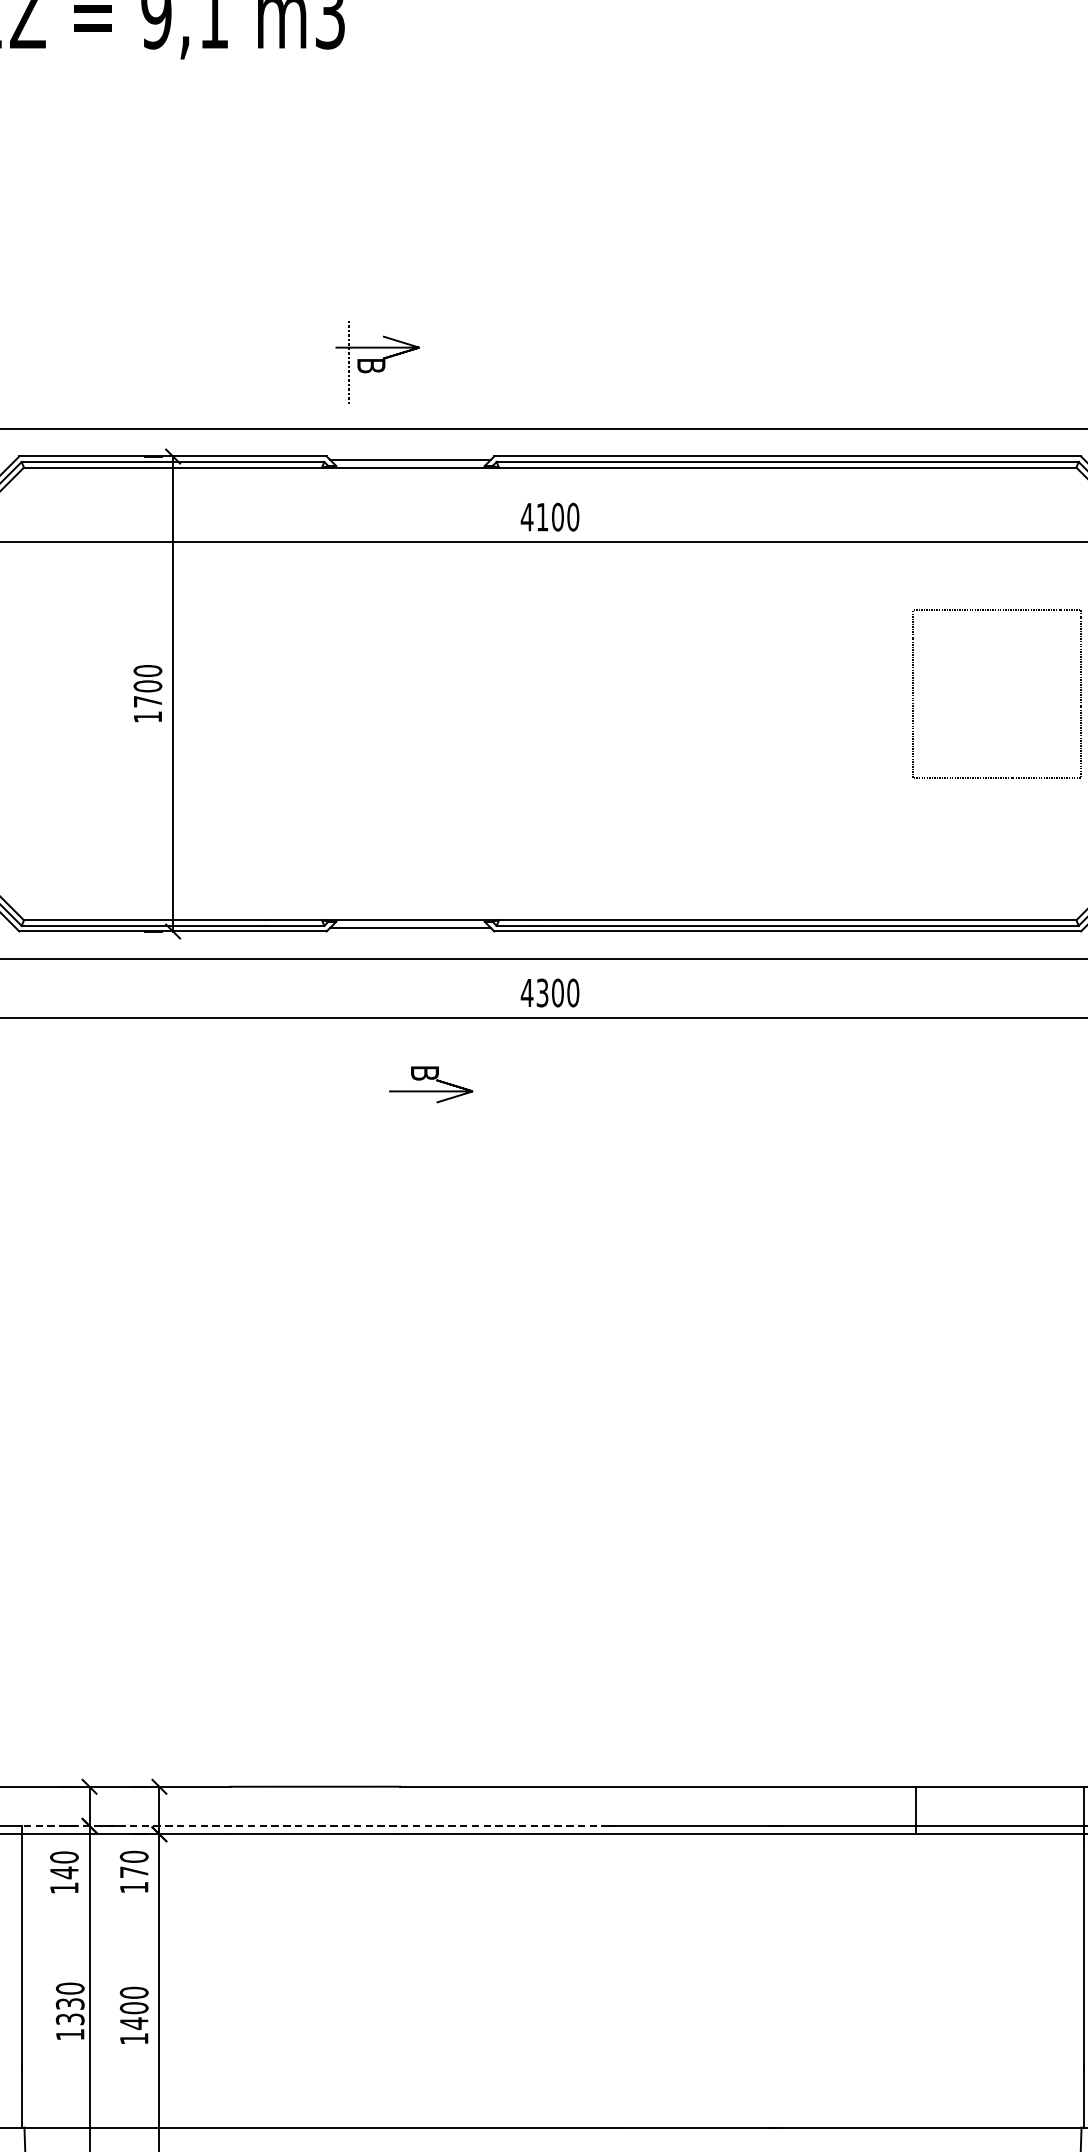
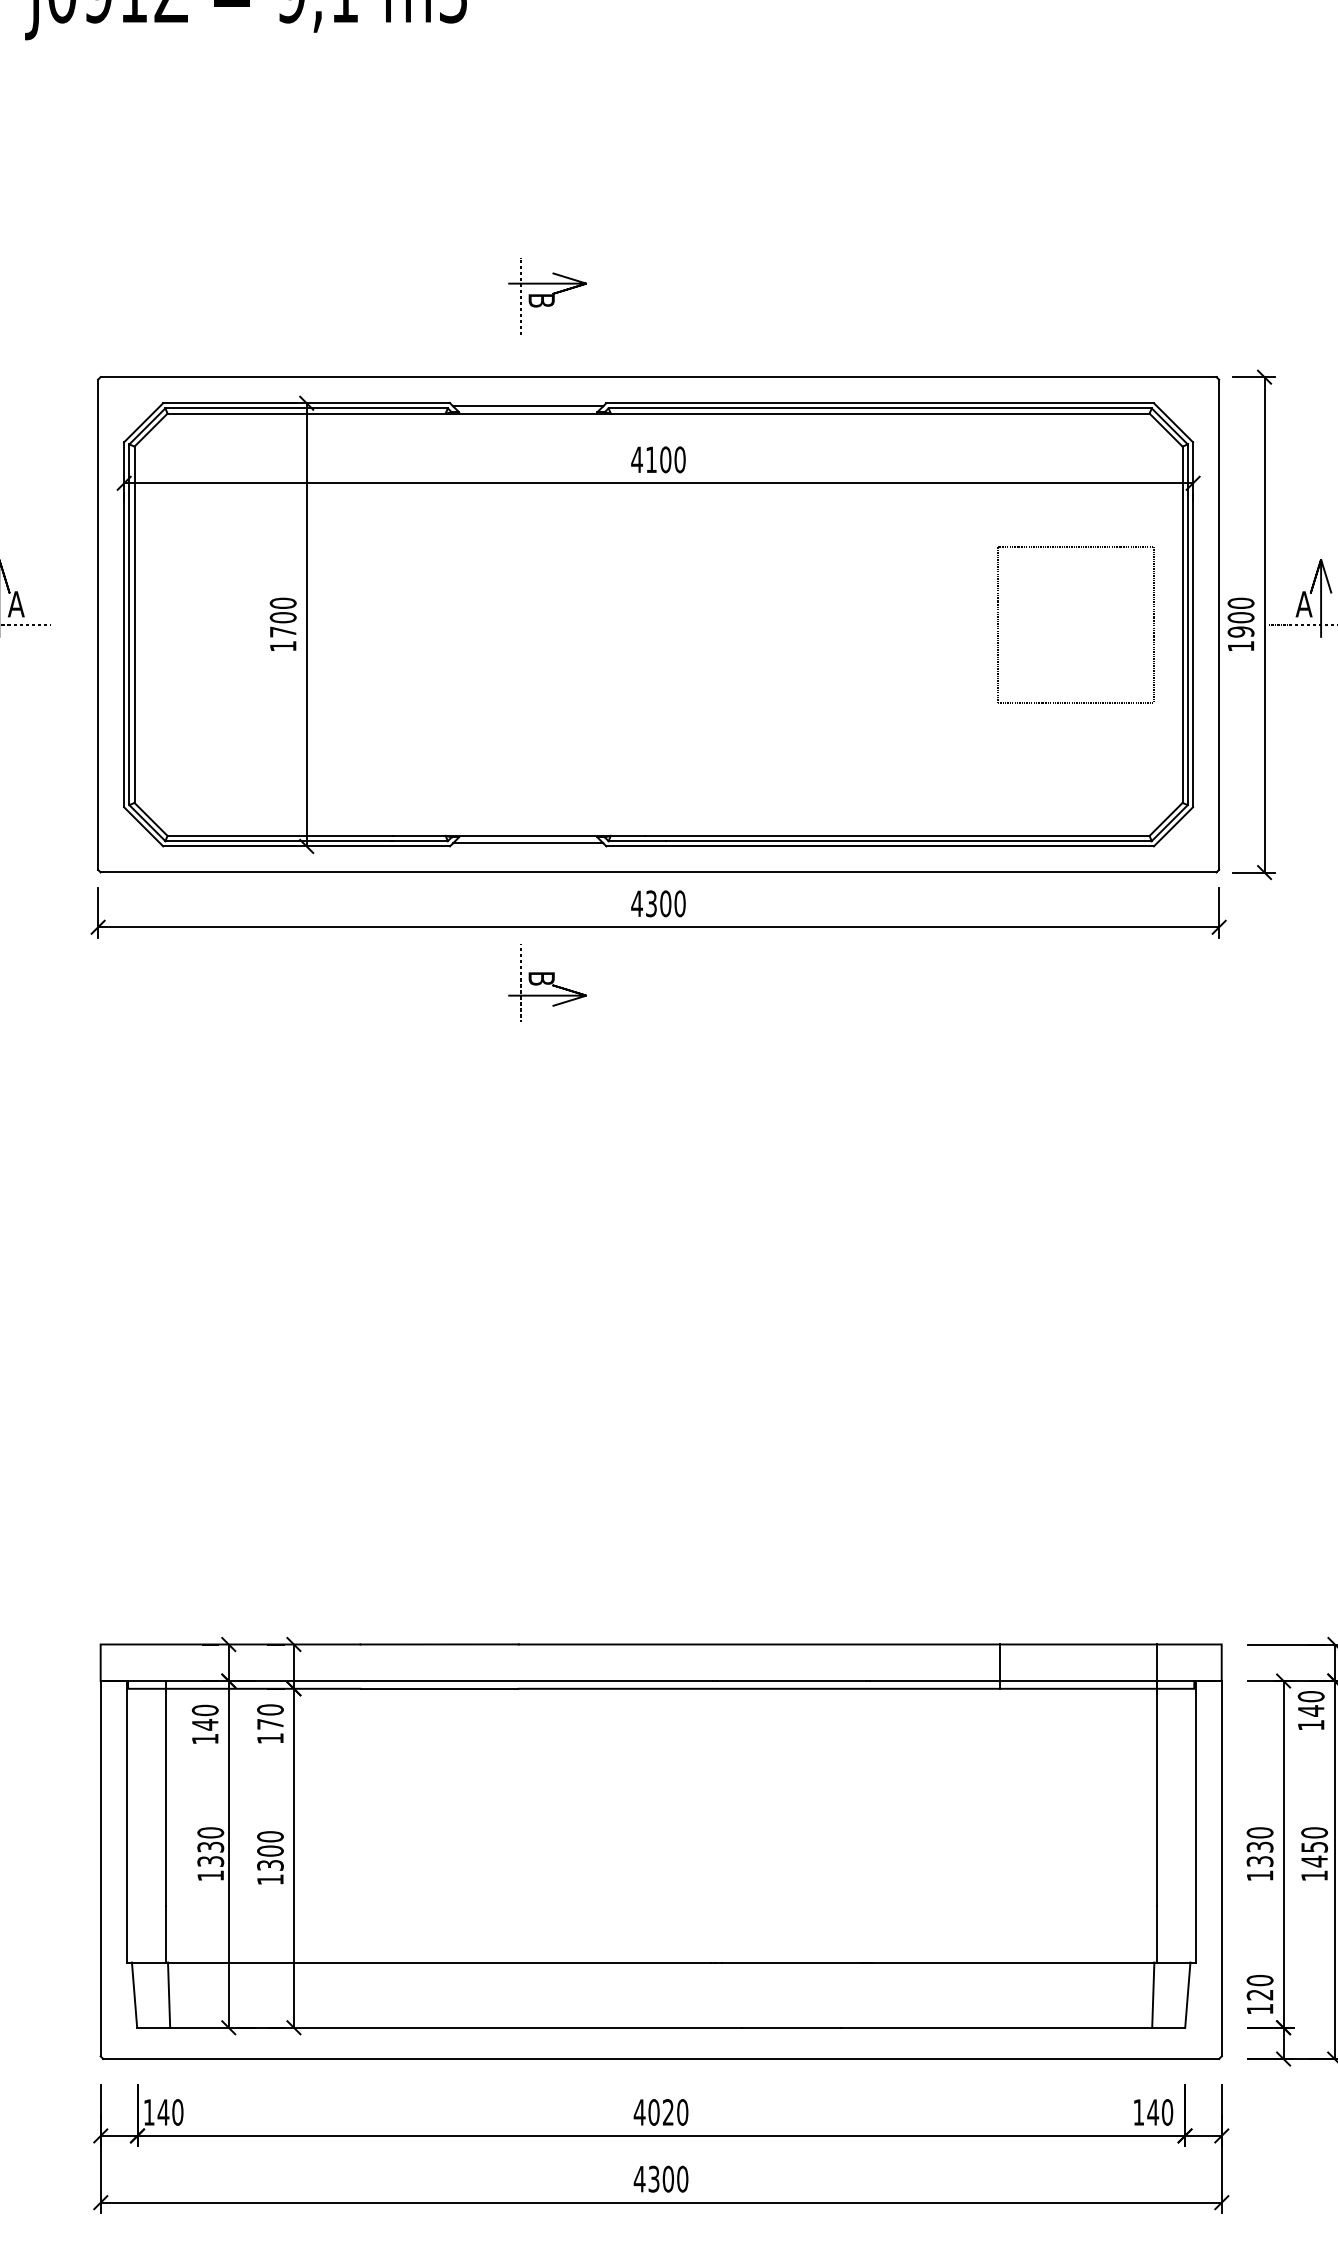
part: (377, 361) -> (547, 296), moved
line: (403, 1077) -> (521, 982), added
line: (315, 1825) -> (439, 1680), dashed -> solid
text: (134, 2023) -> (270, 1865), 1400 -> 1300

